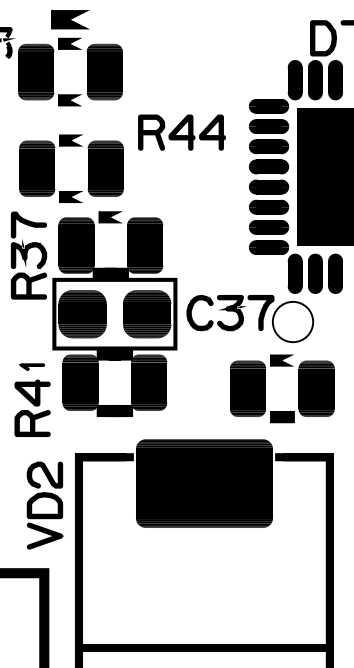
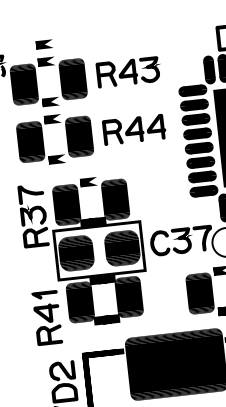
part: (69, 19) -> (43, 44), size x0.62
part: (183, 70) -> (129, 71), added
part: (181, 132) -> (134, 129), moved
part: (54, 168) -> (42, 140), moved
part: (31, 366) -> (44, 294), size x1.43

